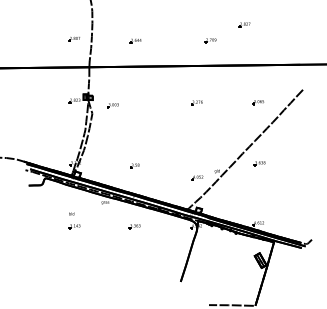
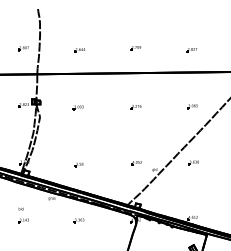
part: (244, 24) -> (191, 49), moved
part: (210, 40) -> (135, 47), moved
part: (112, 105) -> (77, 107), moved
part: (197, 177) -> (136, 162), moved

